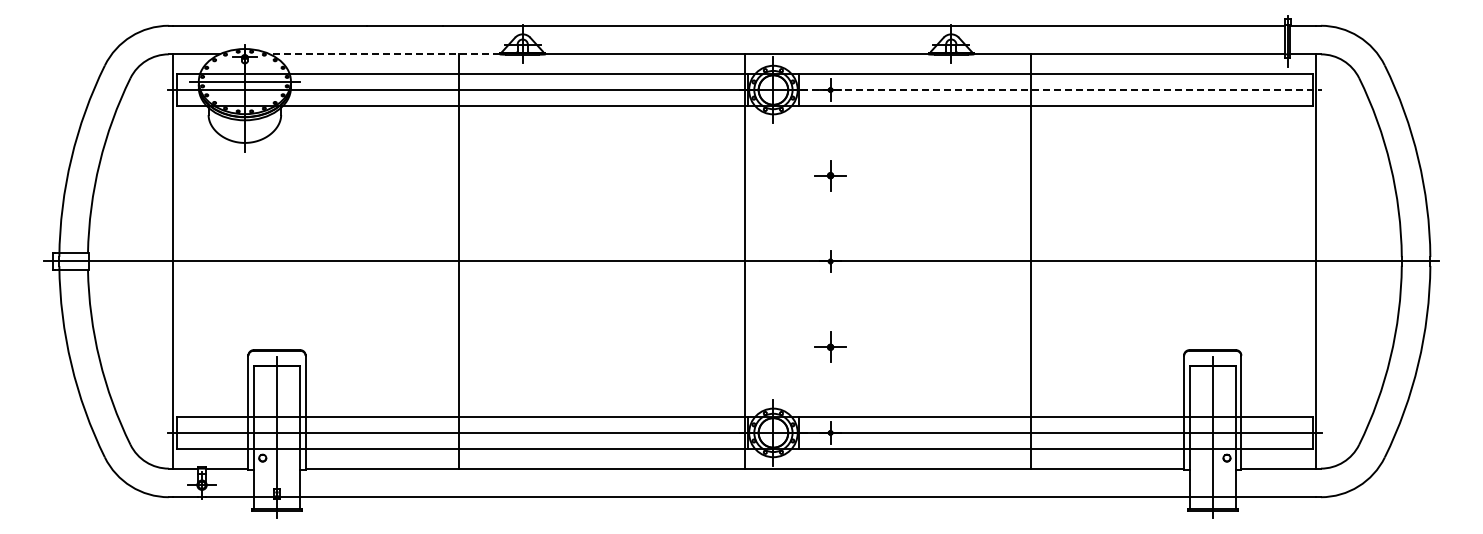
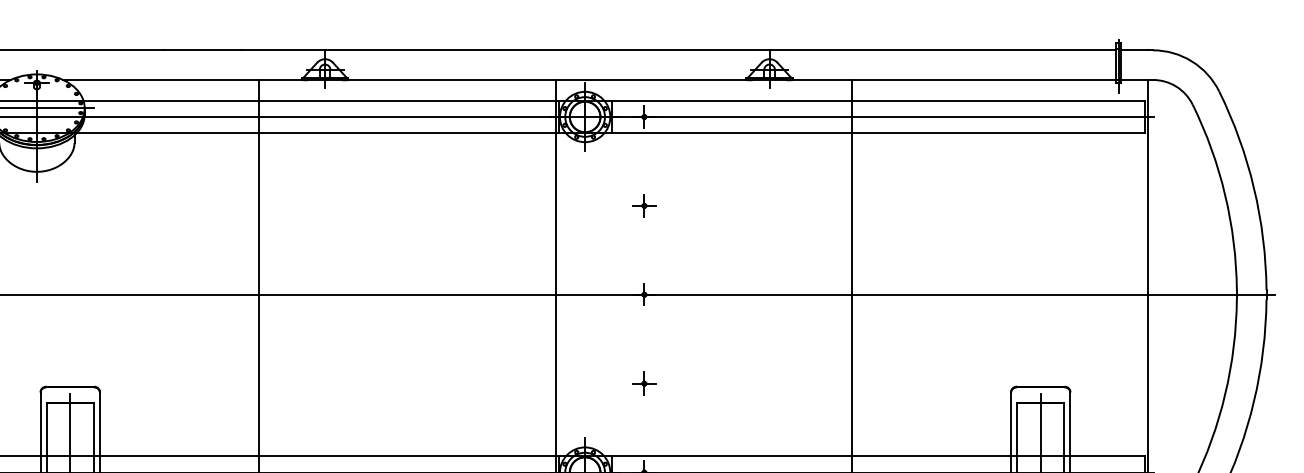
line: (384, 54) -> (181, 80), dashed -> solid
line: (1056, 90) -> (878, 117), dashed -> solid
part: (830, 175) -> (644, 205), size x0.71
part: (830, 346) -> (644, 382), size x0.71

